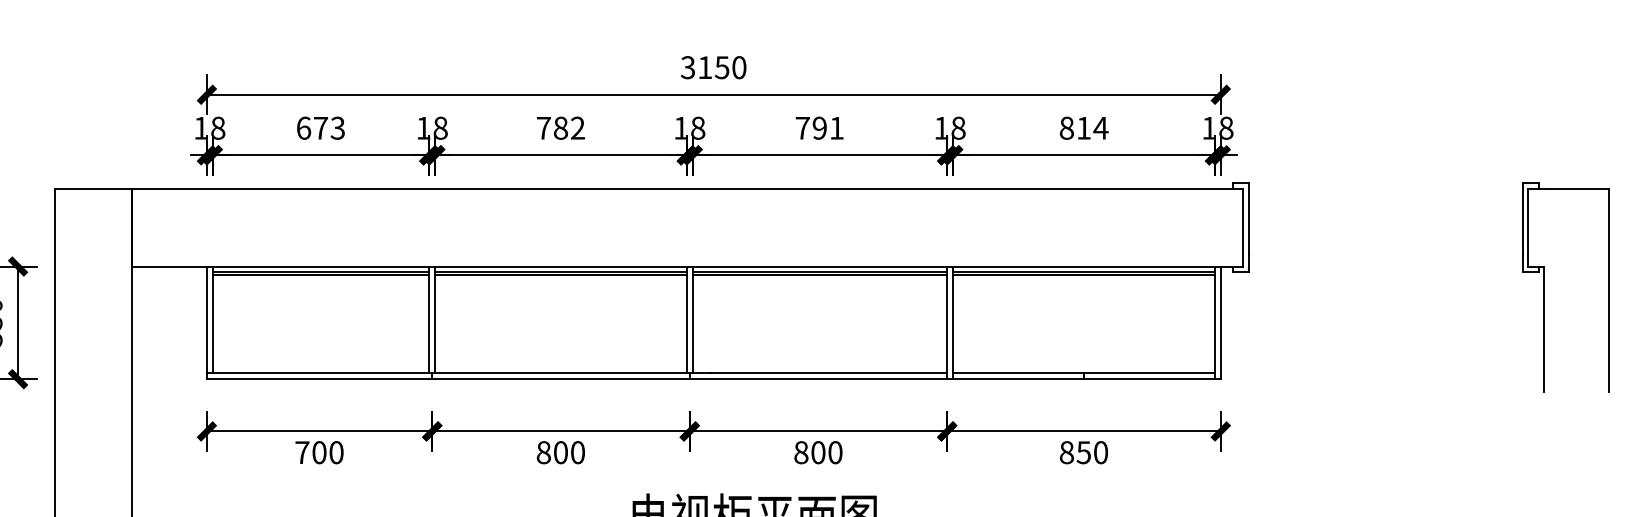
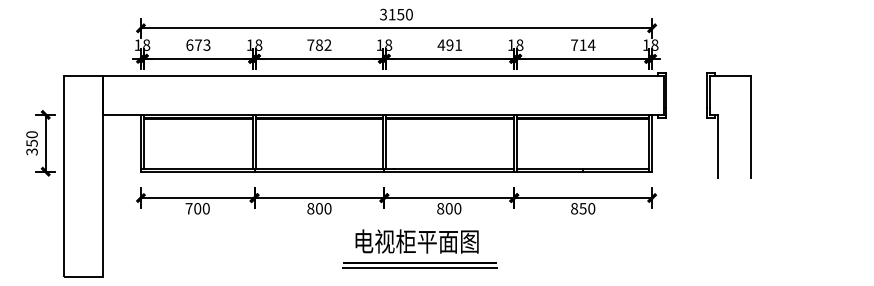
text: (803, 126) -> (441, 44), 791 -> 491
text: (1066, 126) -> (574, 44), 814 -> 714
part: (1544, 287) -> (718, 125), moved

